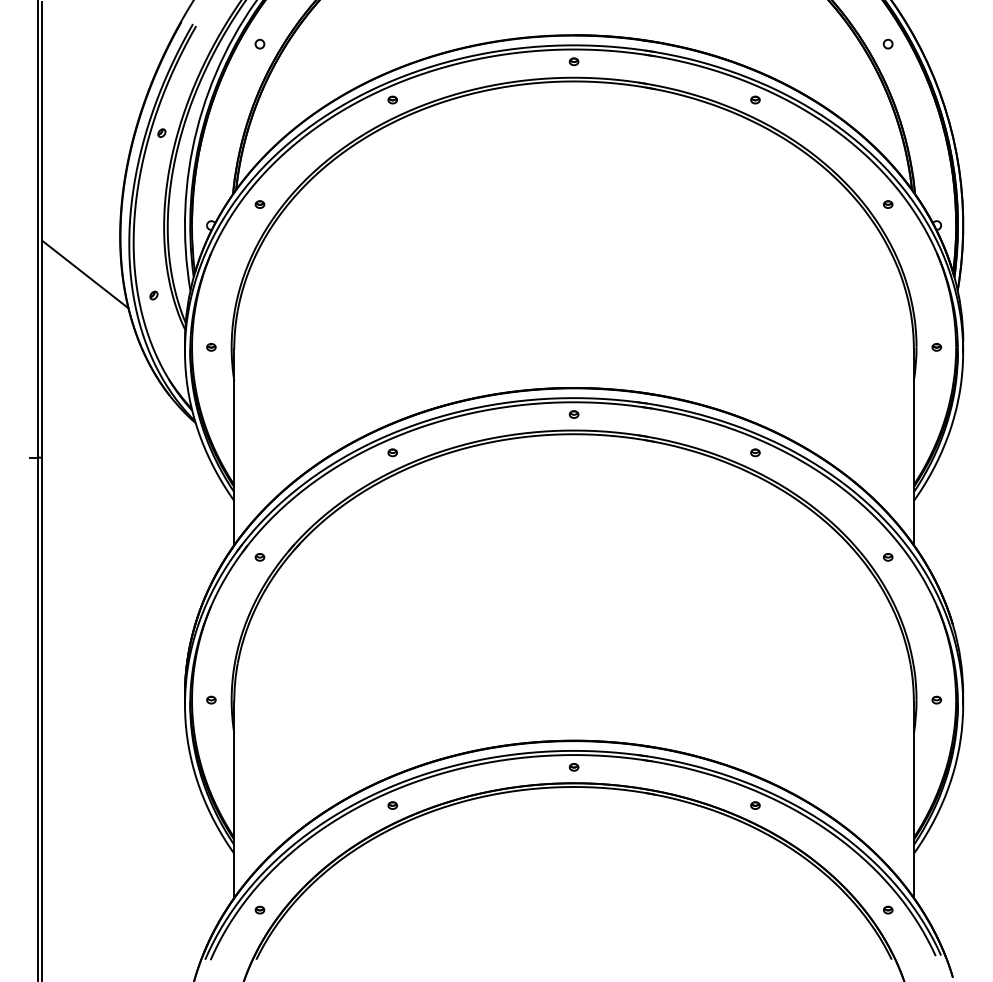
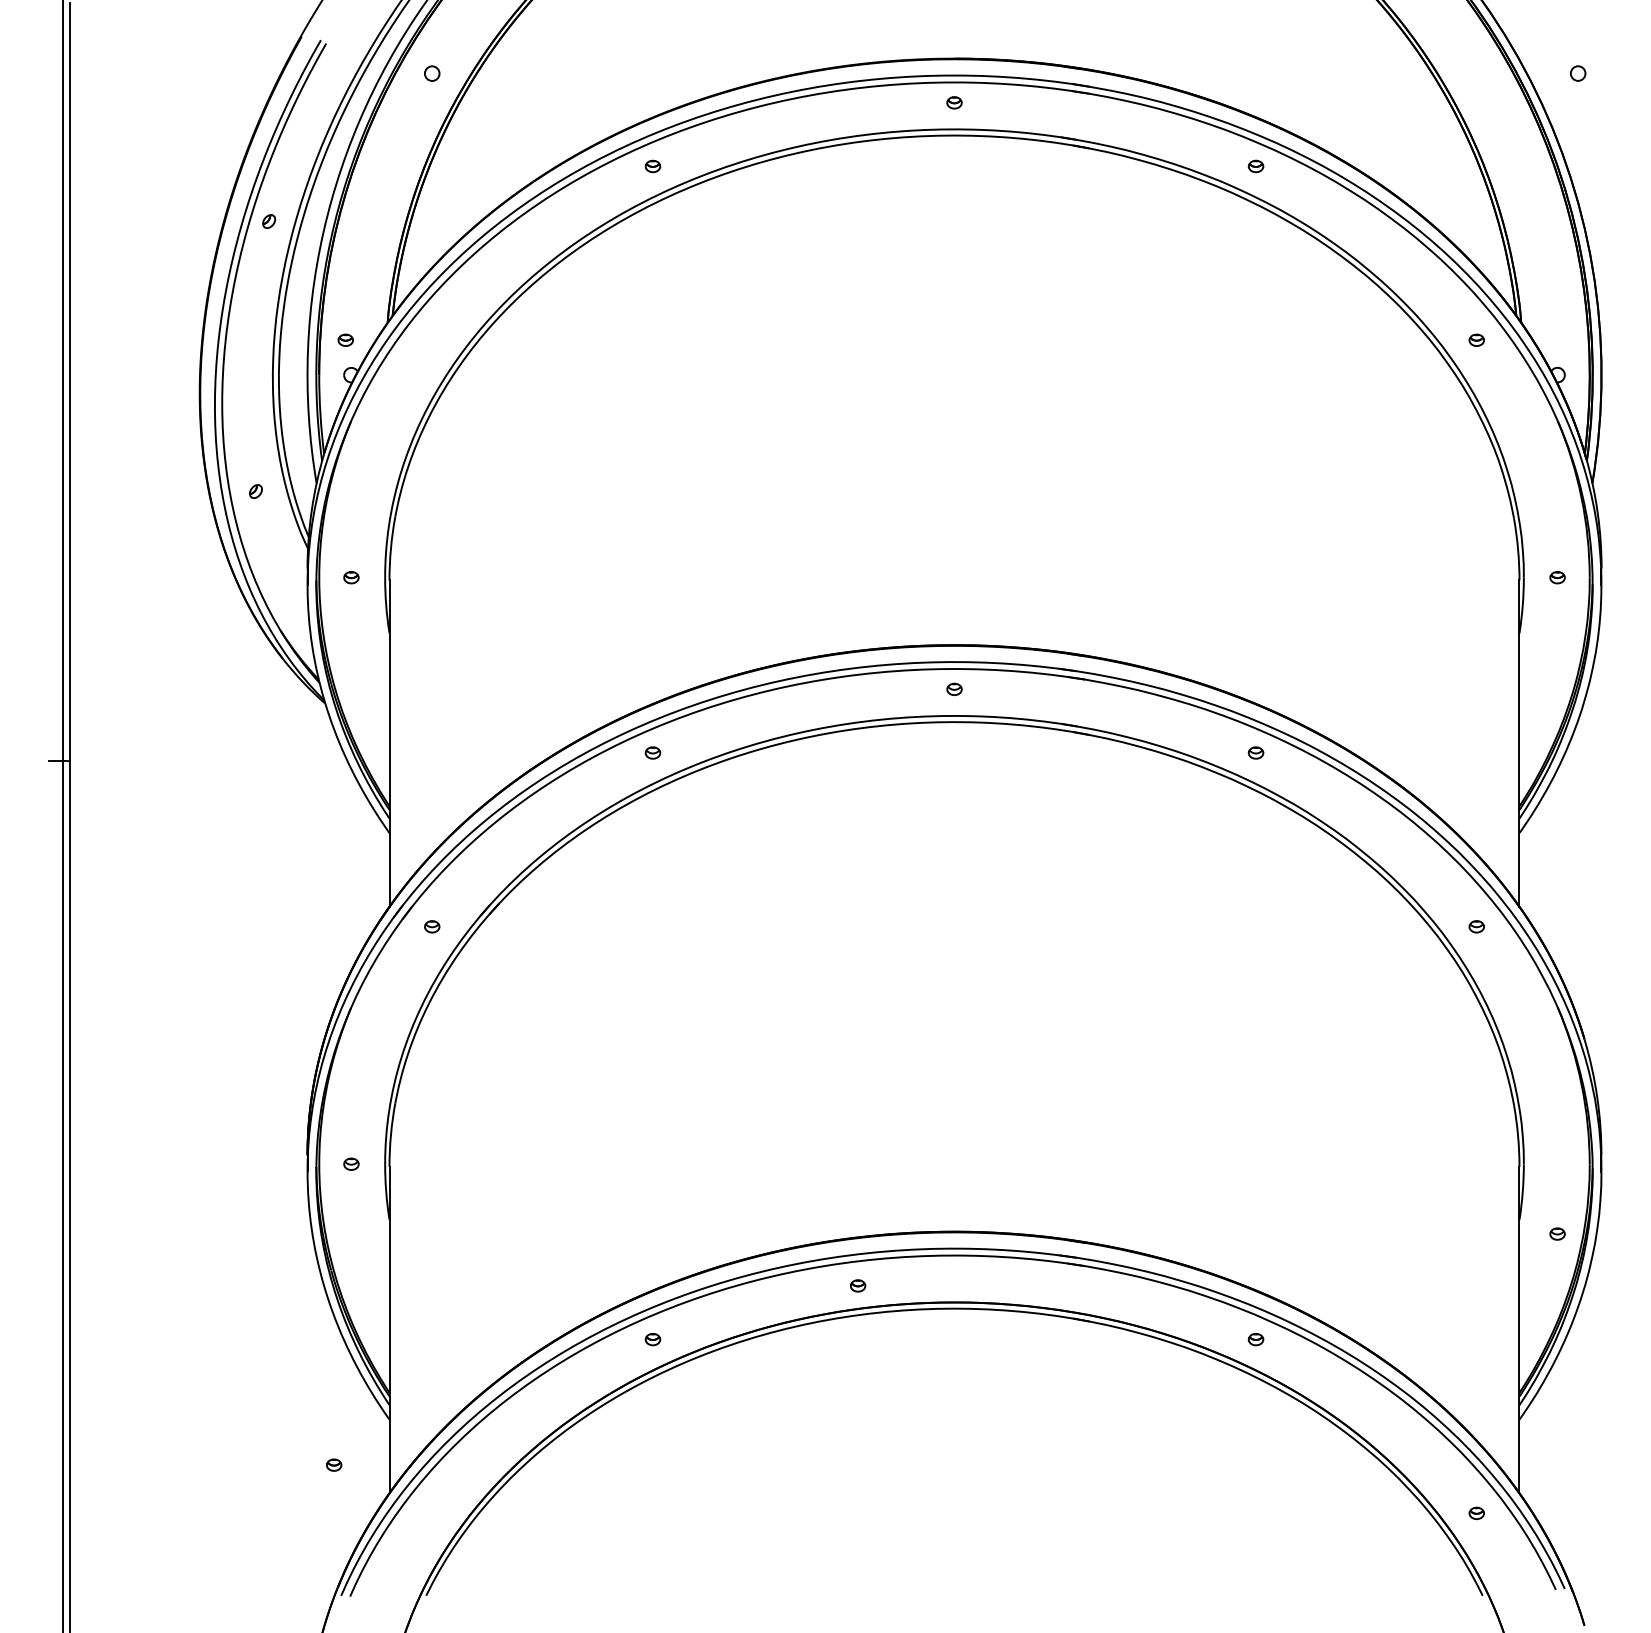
circle: (887, 43) -> (1577, 72), moved
part: (259, 204) -> (344, 340), moved
line: (85, 274) -> (142, 456), removed
part: (936, 699) -> (1557, 1233), moved
part: (573, 767) -> (857, 1286), moved
part: (259, 909) -> (333, 1464), moved

